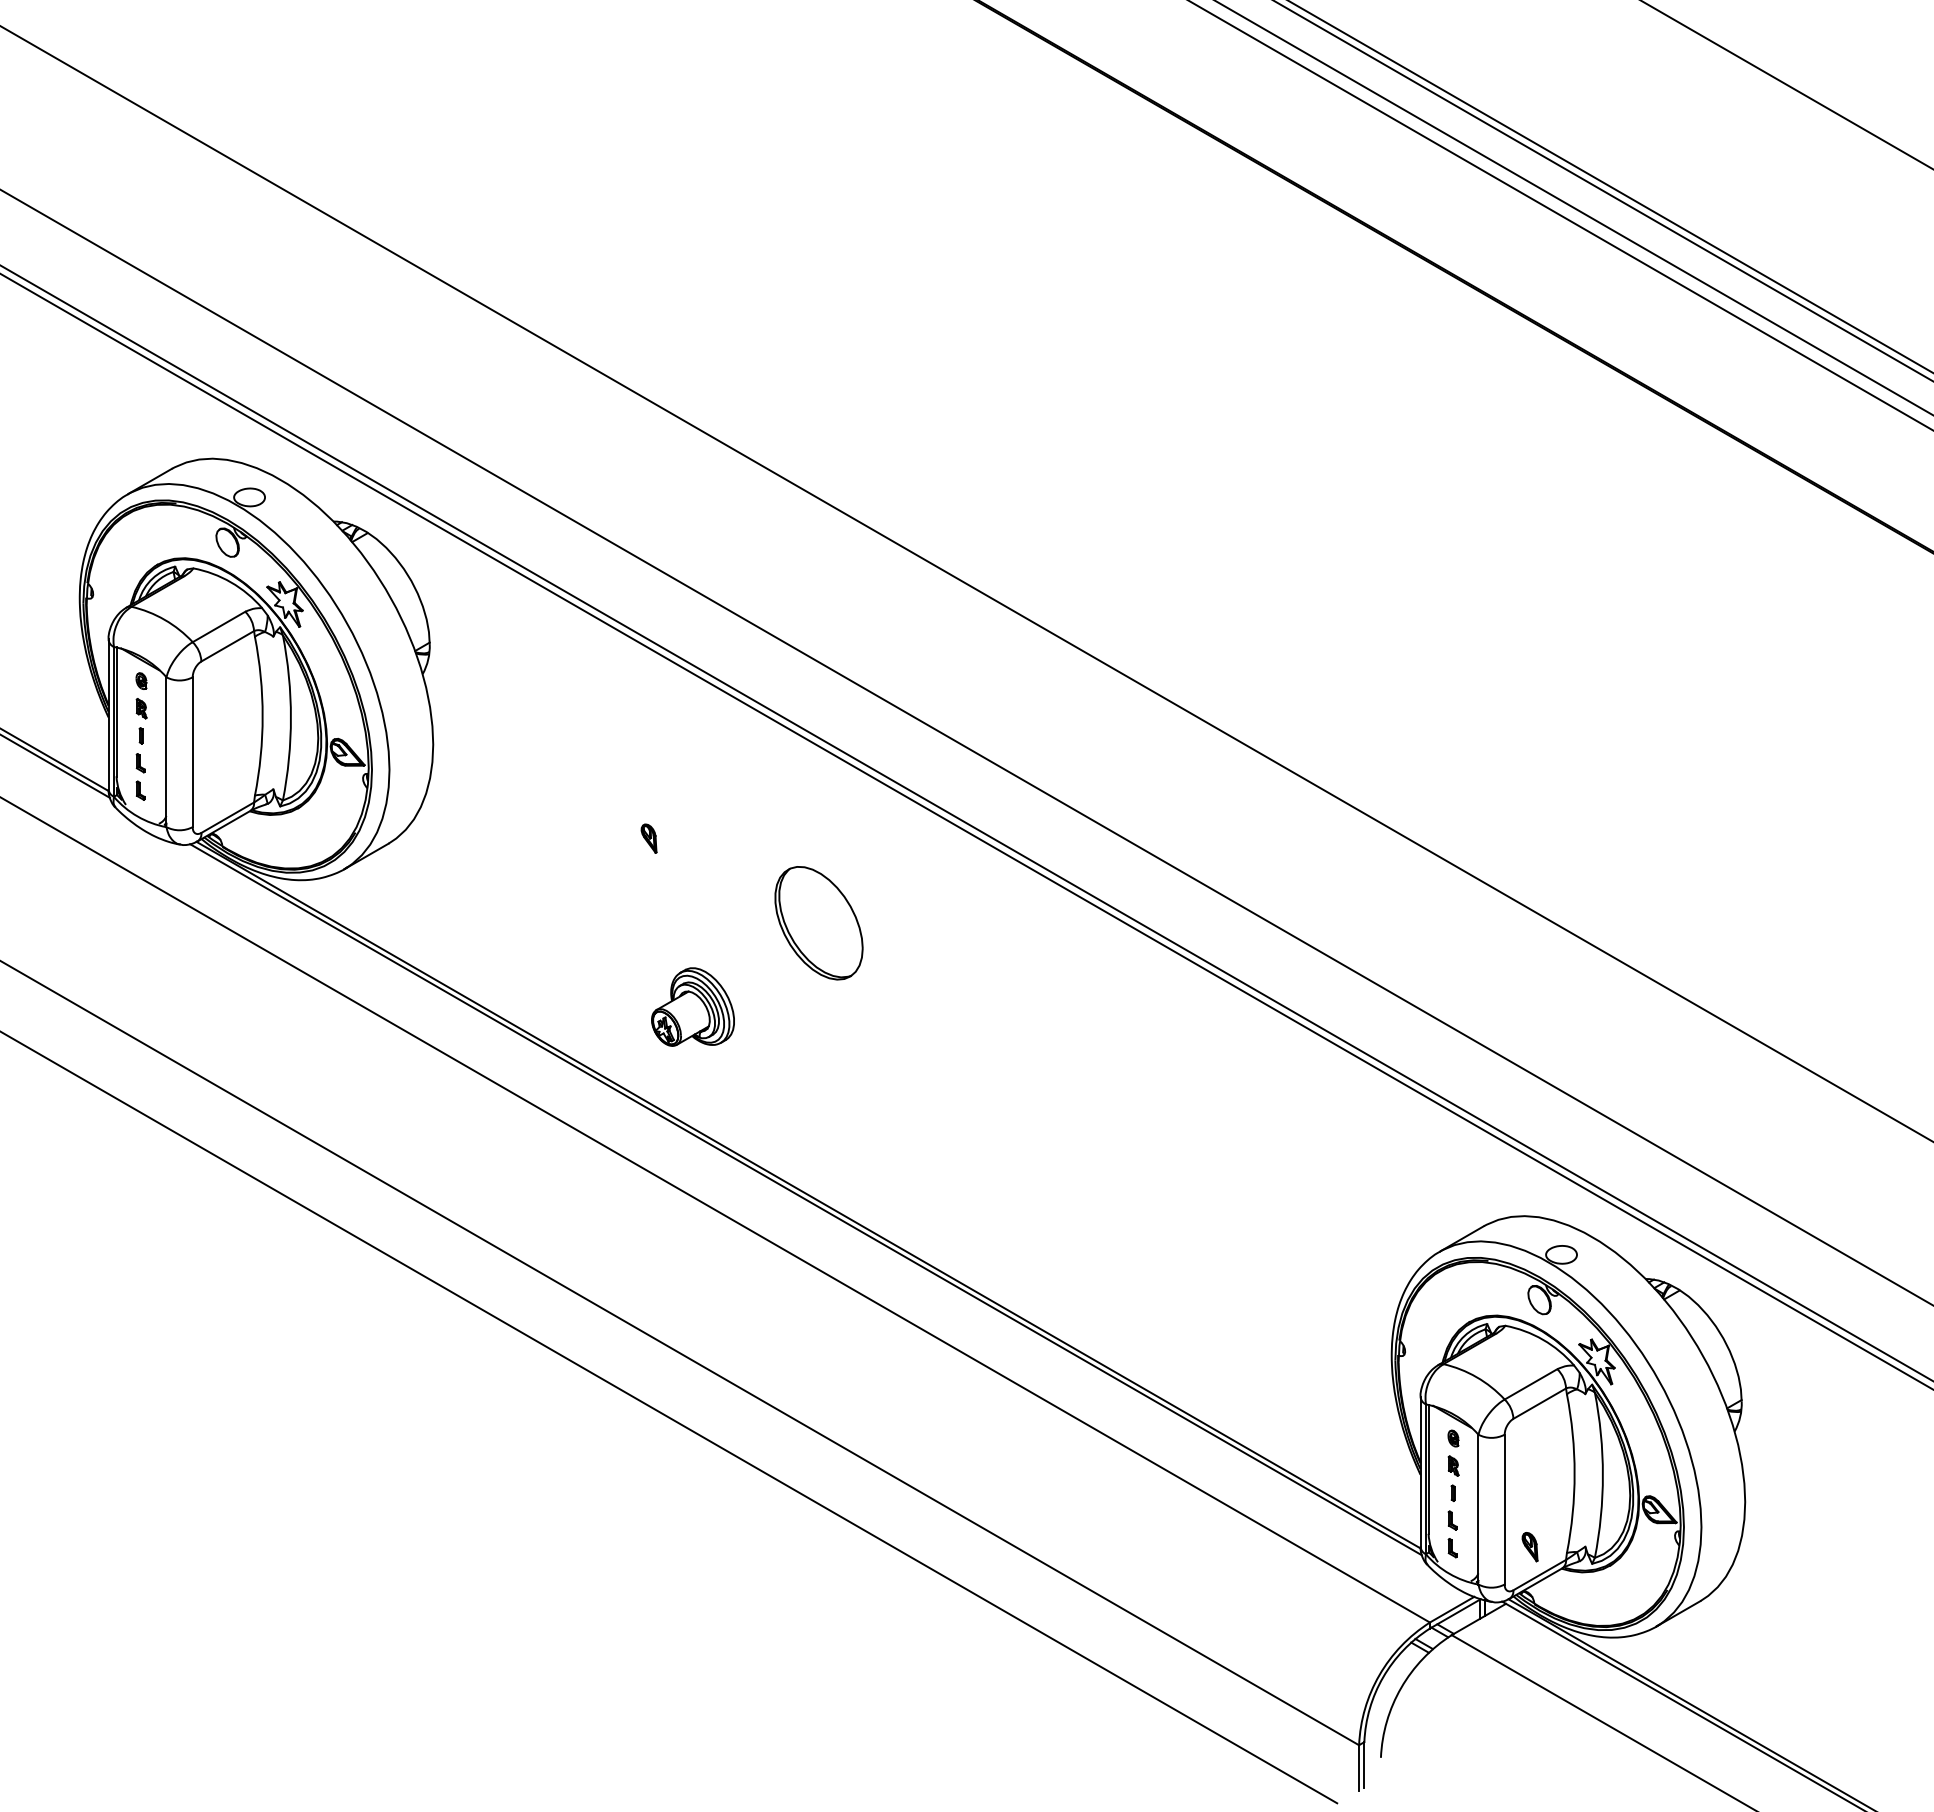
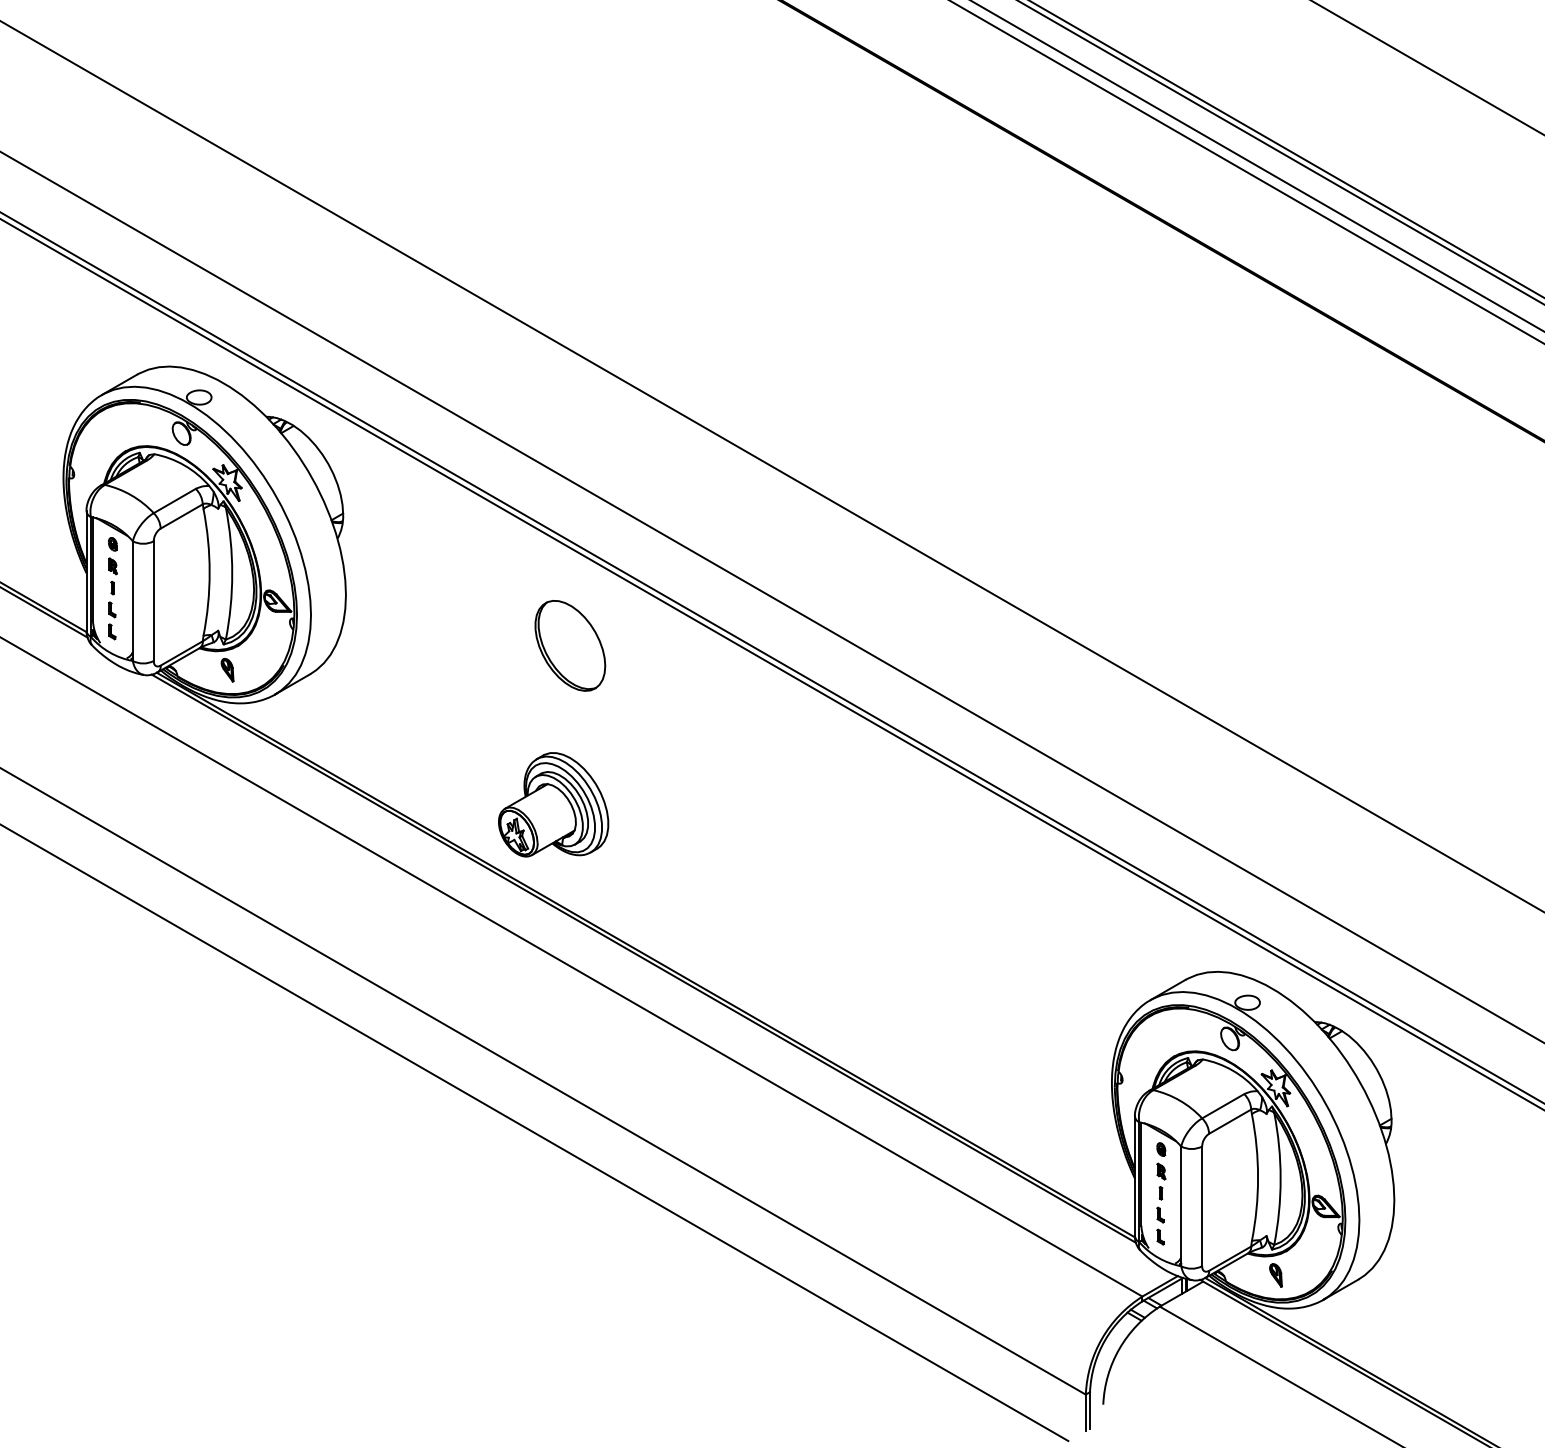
part: (648, 838) -> (227, 670), moved
part: (818, 923) -> (569, 646), moved
part: (692, 1006) -> (553, 804), size x1.67
part: (1529, 1547) -> (1275, 1275), moved

